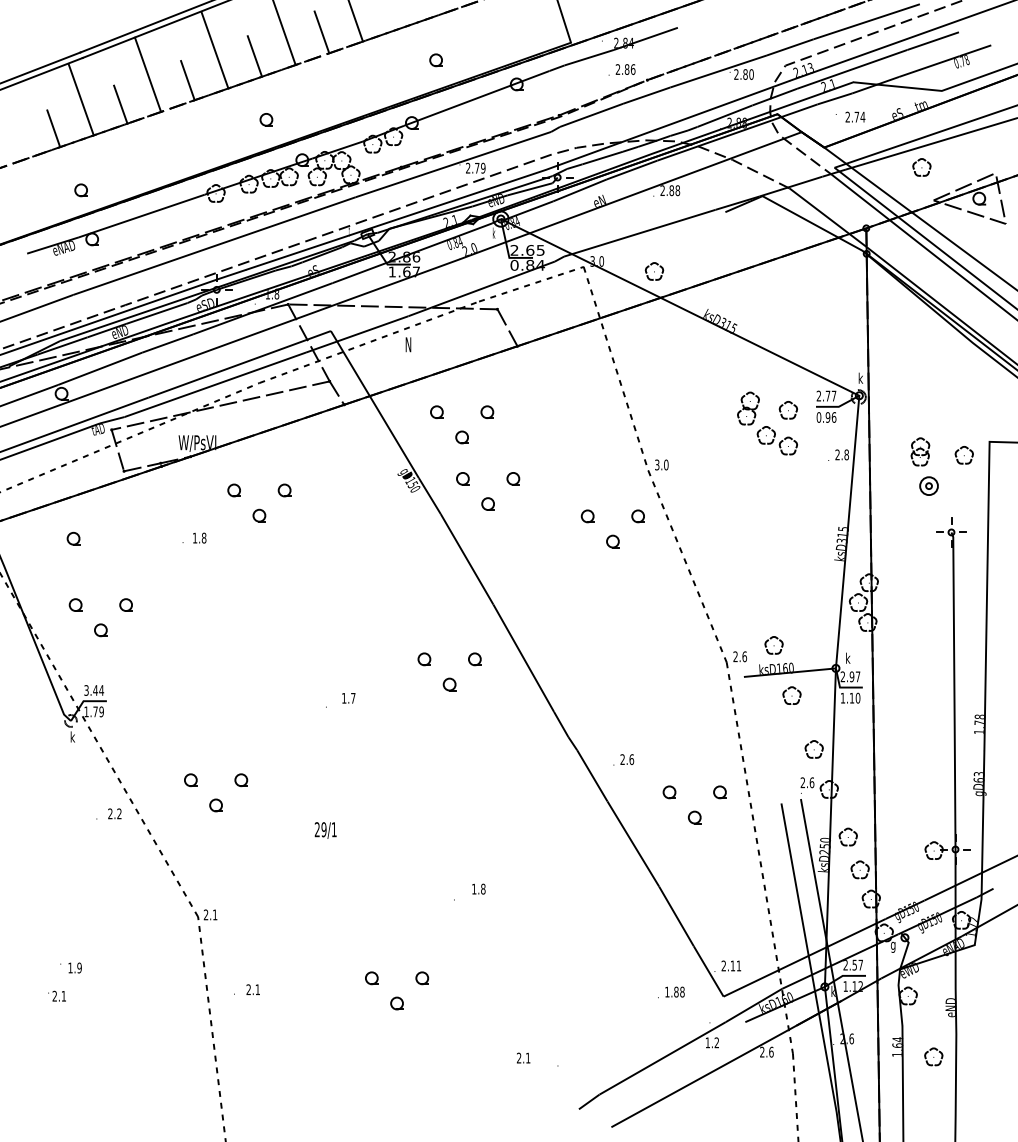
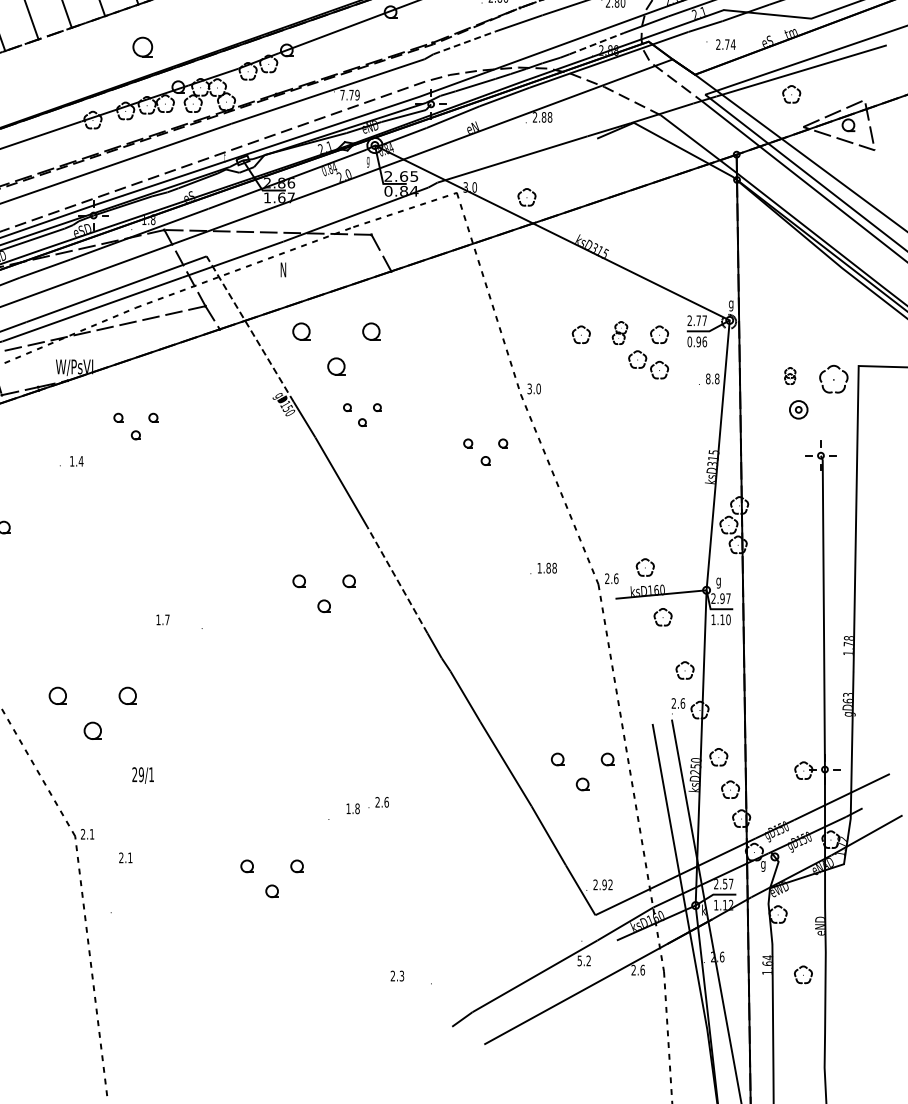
line: (591, 115) -> (464, 42), solid -> dashed
line: (724, 116) -> (596, 43), solid -> dashed
part: (266, 119) -> (142, 46), size x1.6
text: (468, 167) -> (342, 94), 2.79 -> 7.79
text: (493, 234) -> (367, 160), k -> g
text: (860, 379) -> (730, 304), k -> g
line: (374, 404) -> (249, 329), solid -> dashed
part: (748, 408) -> (620, 333), size x0.7
part: (708, 410) -> (580, 334), added
part: (462, 424) -> (336, 348), size x1.4
part: (920, 451) -> (790, 375), size x0.6
text: (837, 454) -> (708, 378), 2.8 -> 8.8
part: (963, 455) -> (832, 379), size x1.6
part: (488, 491) -> (362, 415), size x0.6
part: (259, 502) -> (135, 426), size x0.7
part: (612, 528) -> (485, 451), size x0.7
text: (203, 537) -> (80, 460), 1.8 -> 1.4
line: (523, 658) -> (397, 580), solid -> dashed
text: (847, 659) -> (718, 581), k -> g
text: (348, 698) -> (162, 620), moved
text: (623, 759) -> (378, 802), moved
part: (216, 792) -> (93, 713), size x1.4
part: (694, 804) -> (582, 771), moved
text: (325, 830) -> (142, 775), moved
text: (735, 965) -> (607, 884), 2.11 -> 2.92
text: (252, 989) -> (125, 857), moved
part: (397, 990) -> (272, 878), moved
text: (671, 992) -> (543, 568), moved
text: (707, 1042) -> (579, 960), 1.2 -> 5.2
text: (528, 1057) -> (402, 975), 2.1 -> 2.3

